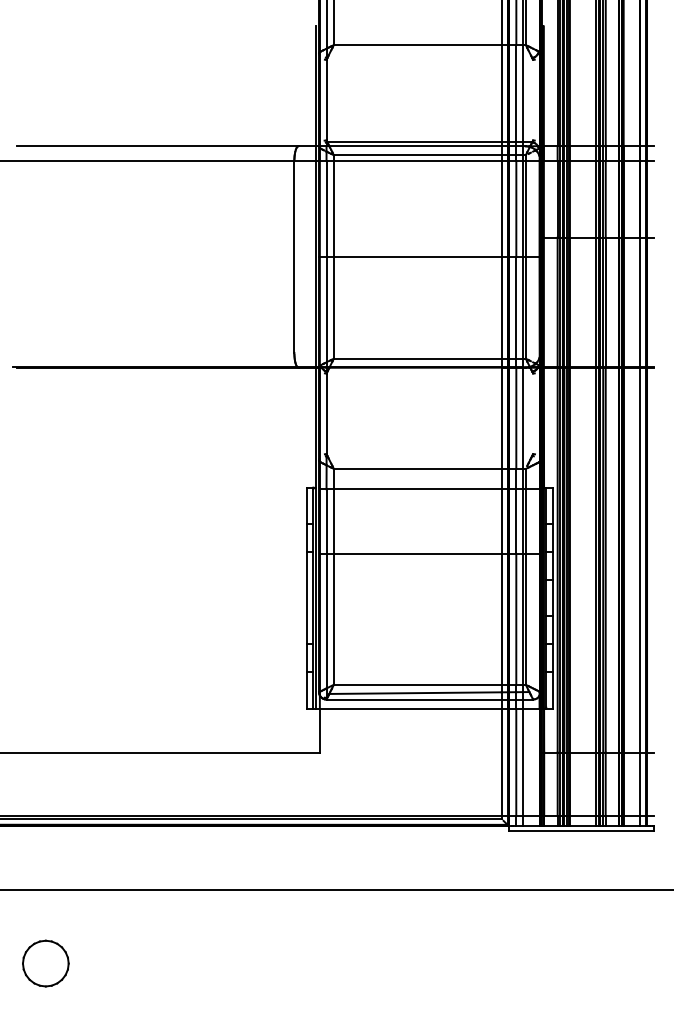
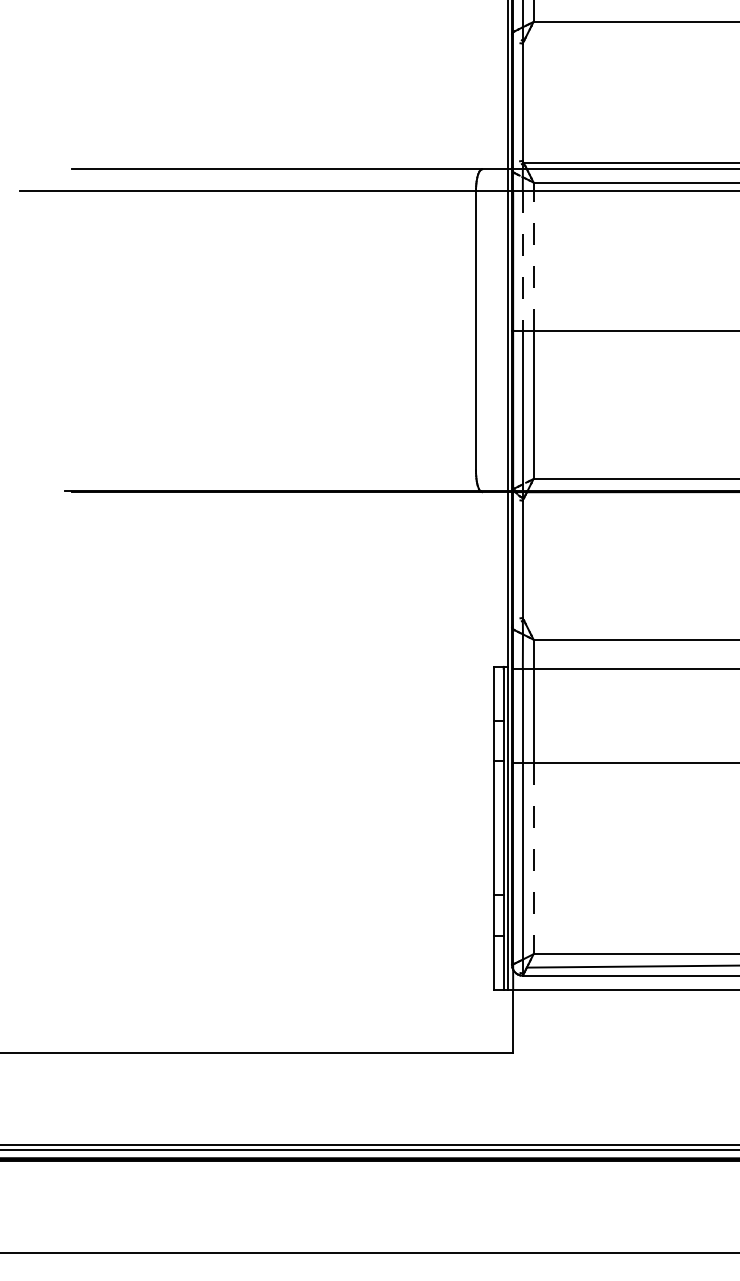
line: (326, 209) -> (522, 261), solid -> dashed
line: (333, 209) -> (533, 261), solid -> dashed
line: (333, 619) -> (533, 859), solid -> dashed

